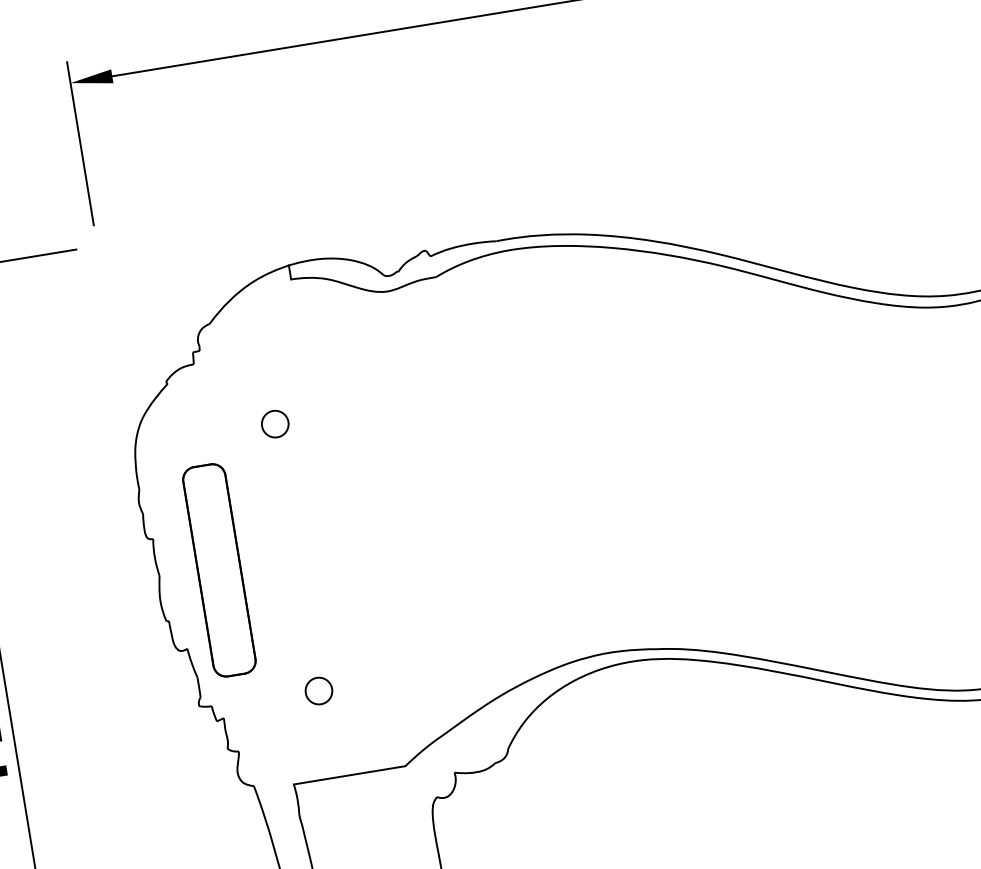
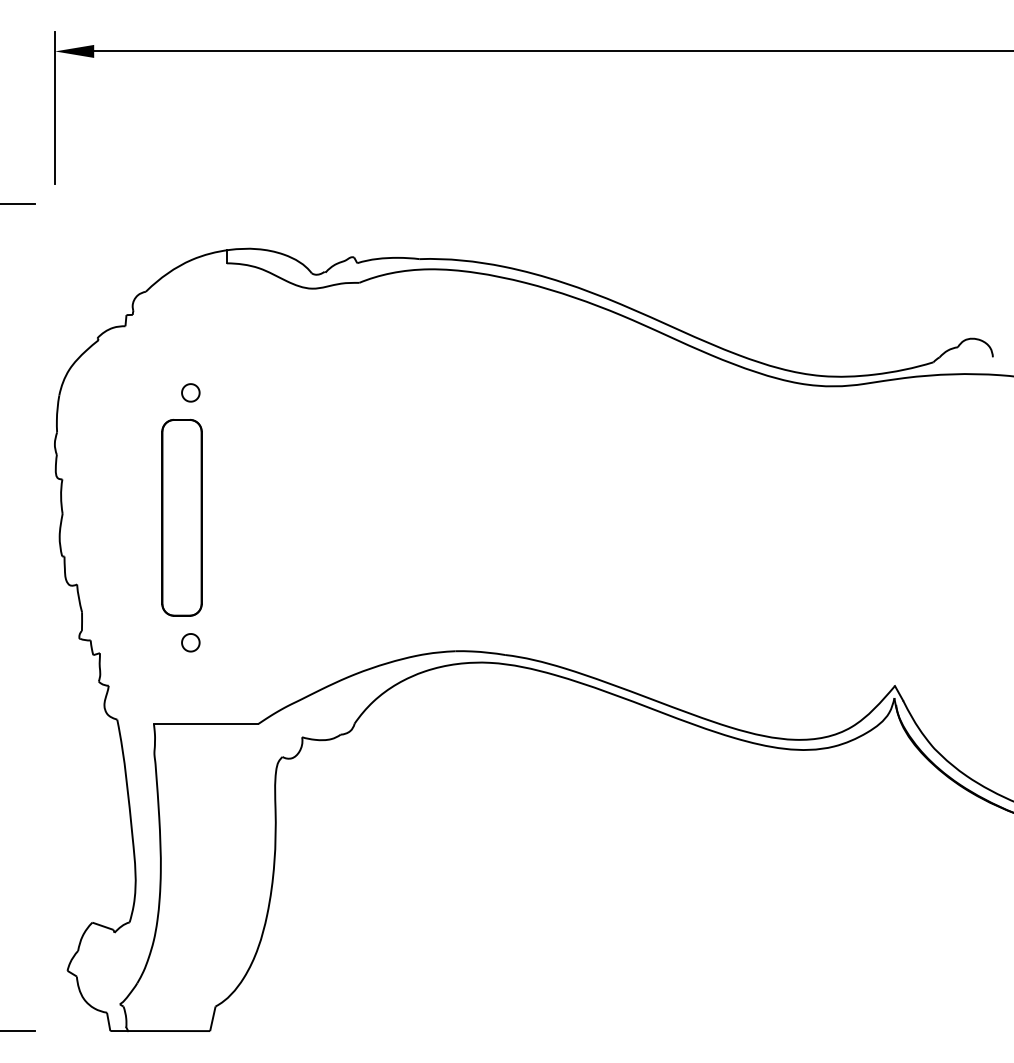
part: (274, 423) -> (190, 392), size x0.71
part: (218, 570) -> (181, 517), moved
part: (318, 690) -> (190, 642), size x0.71

